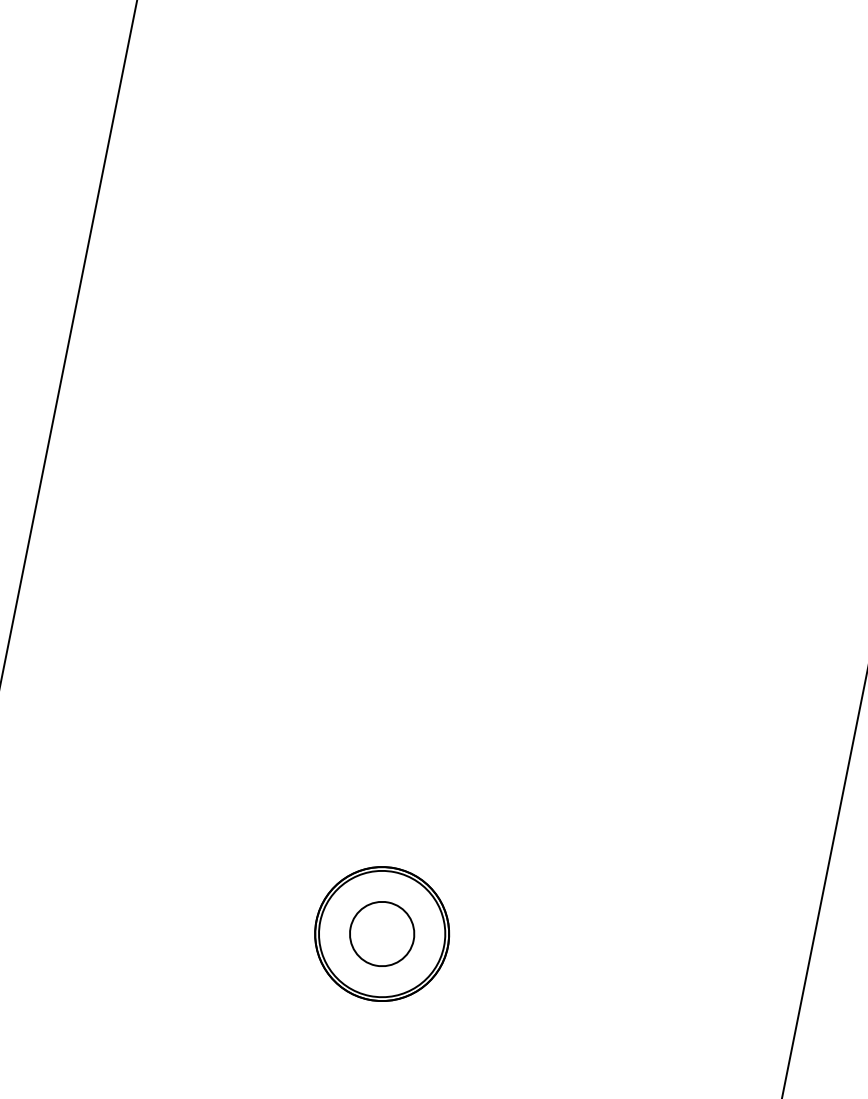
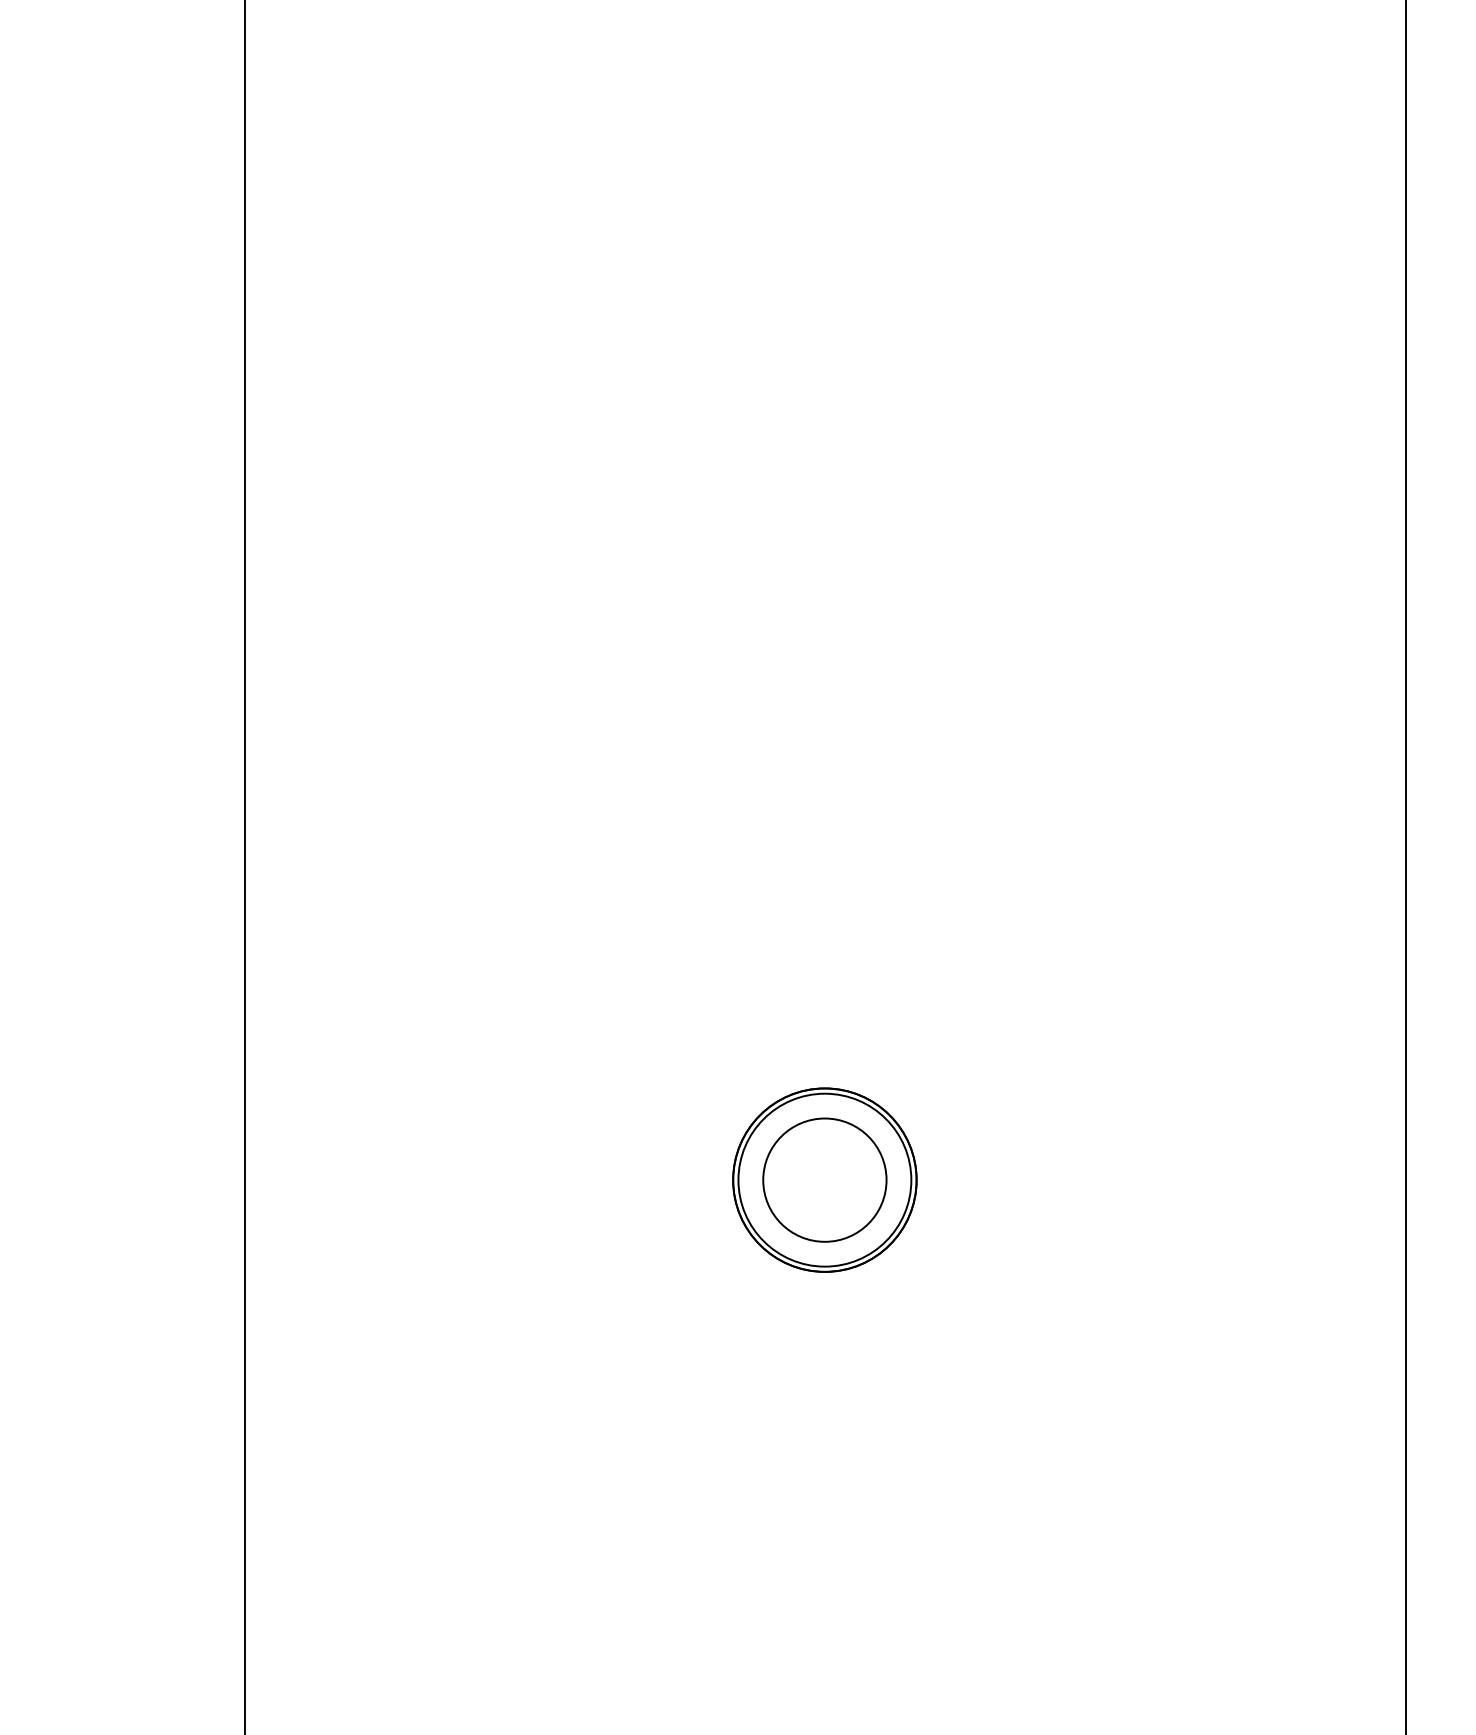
circle: (381, 934) -> (824, 1180), size x1.4

